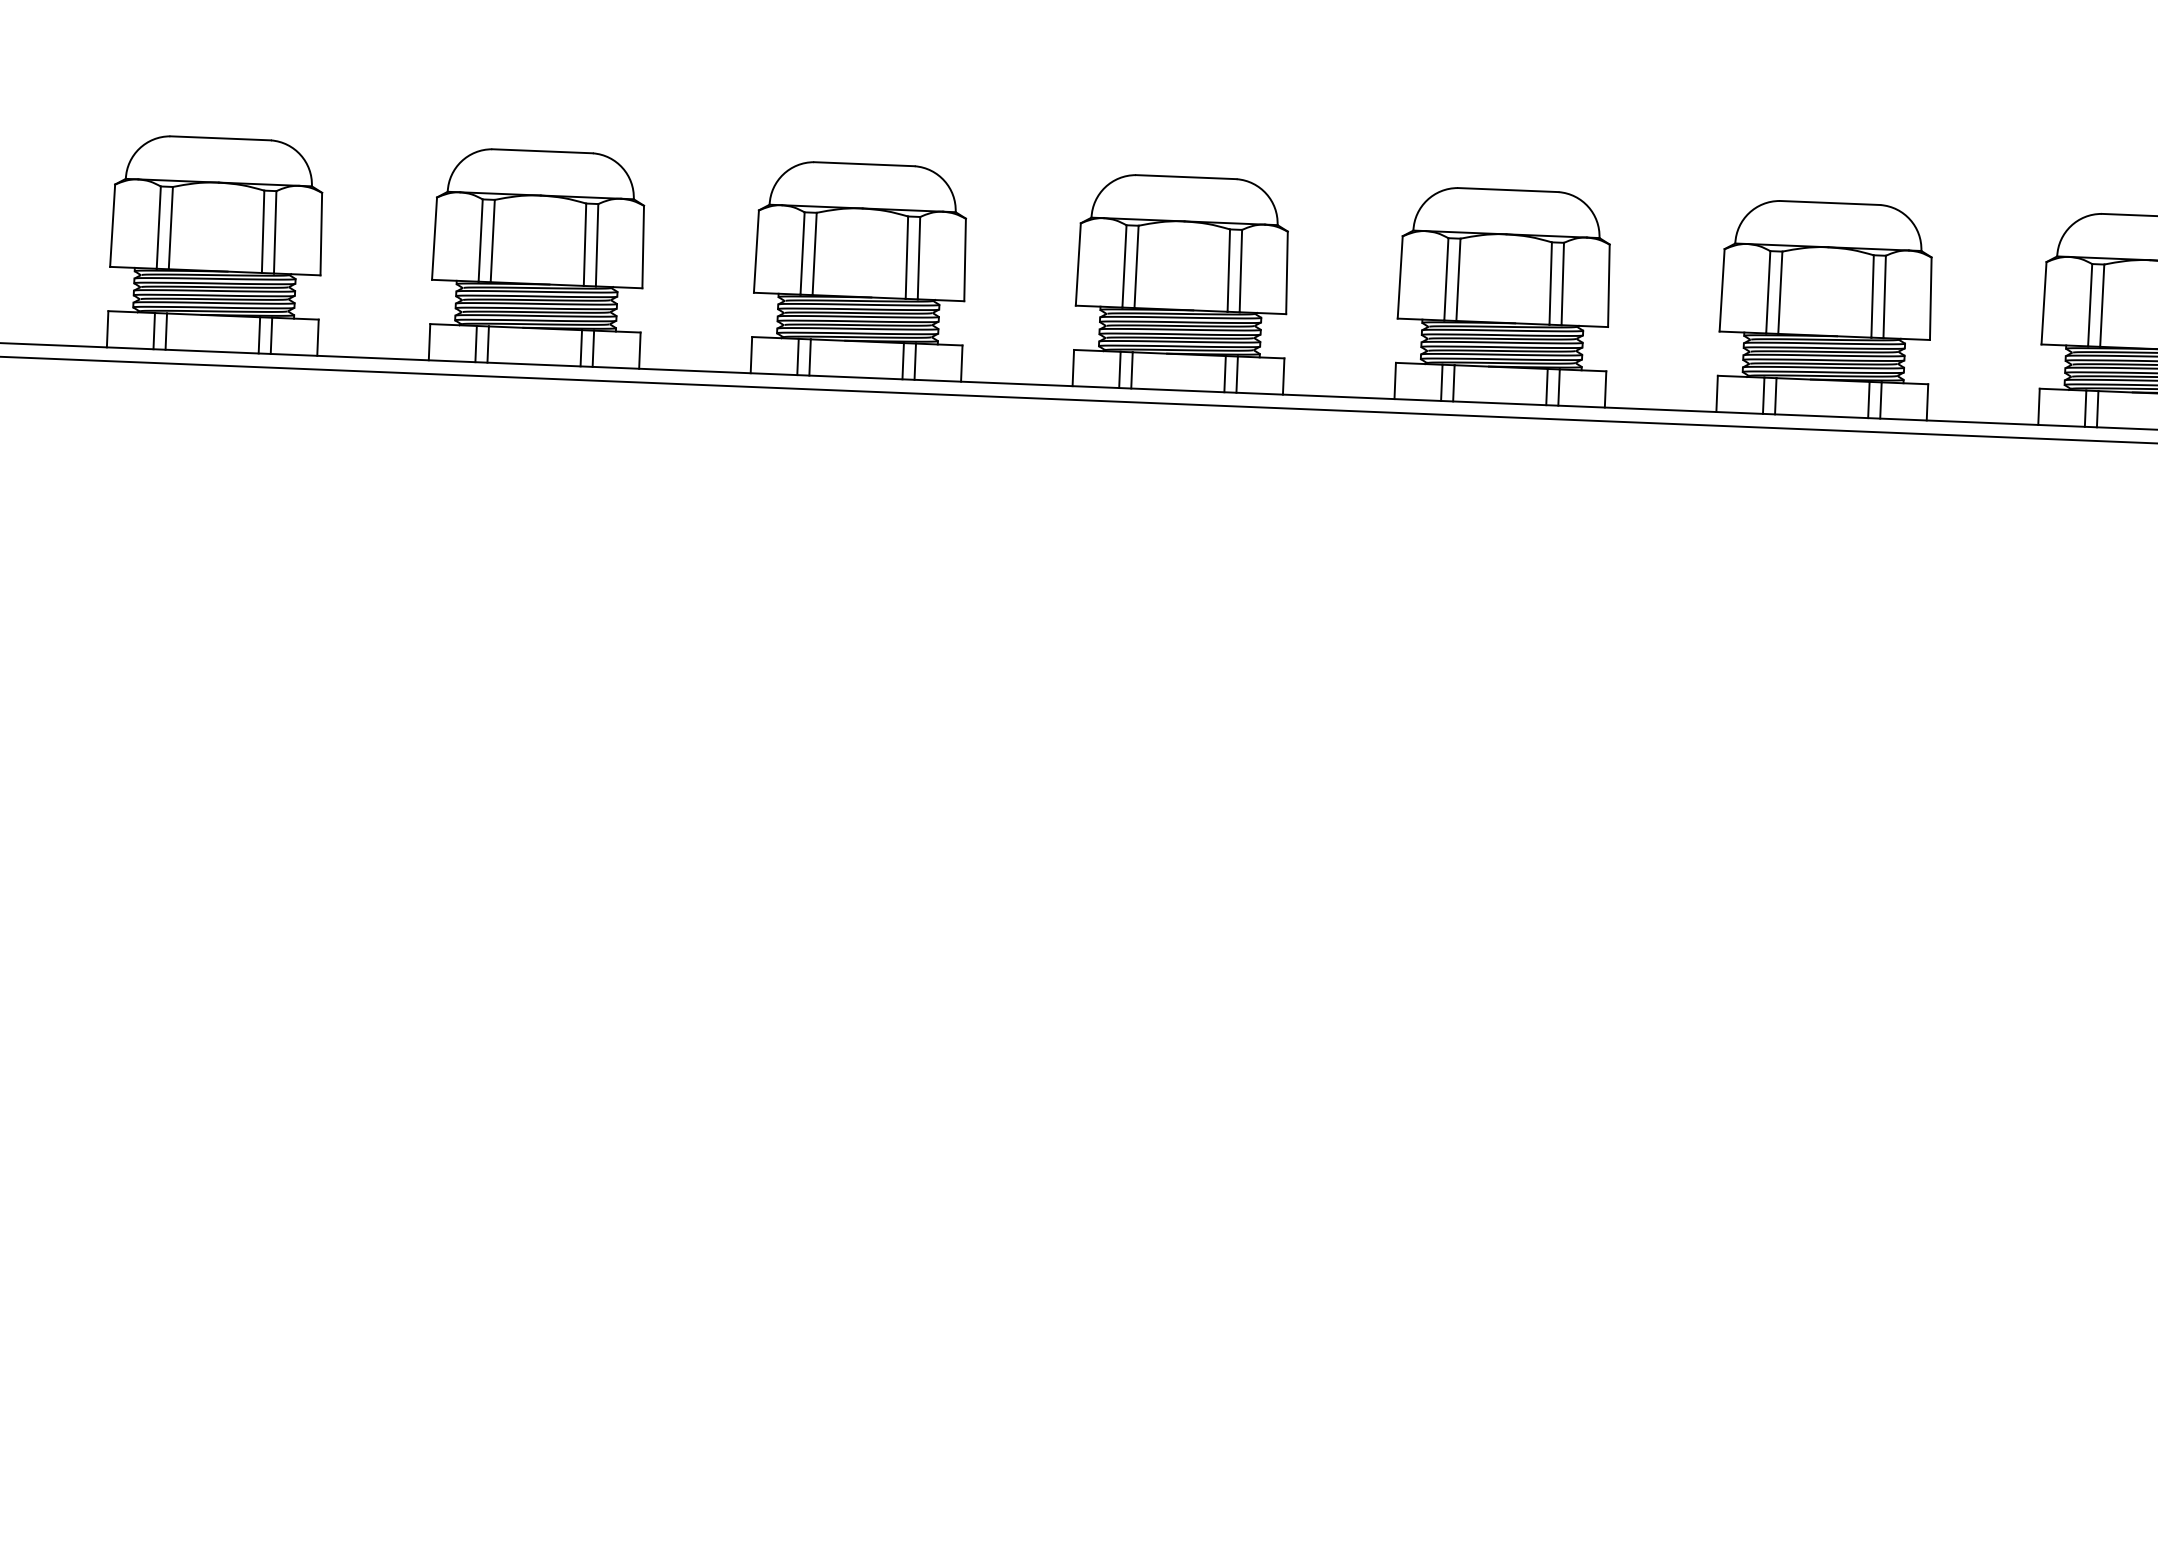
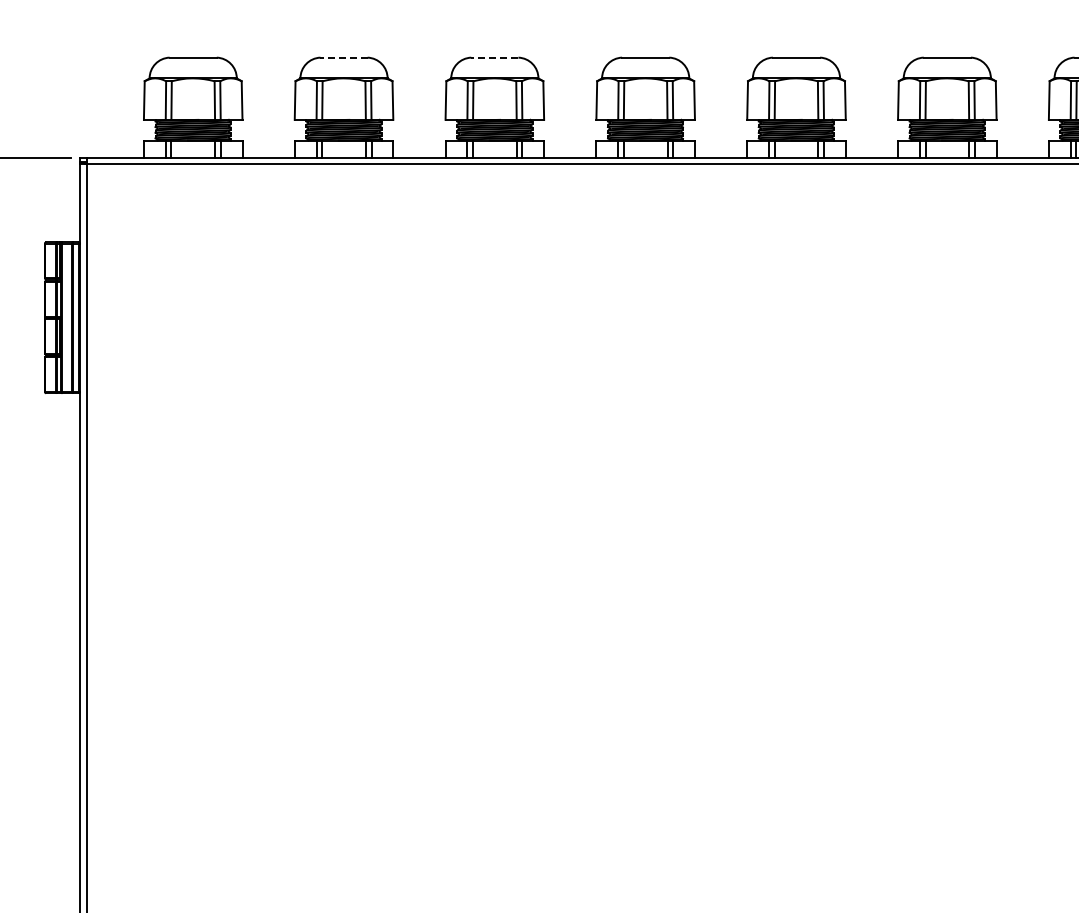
line: (543, 150) -> (344, 57), solid -> dashed
line: (863, 163) -> (494, 57), solid -> dashed

